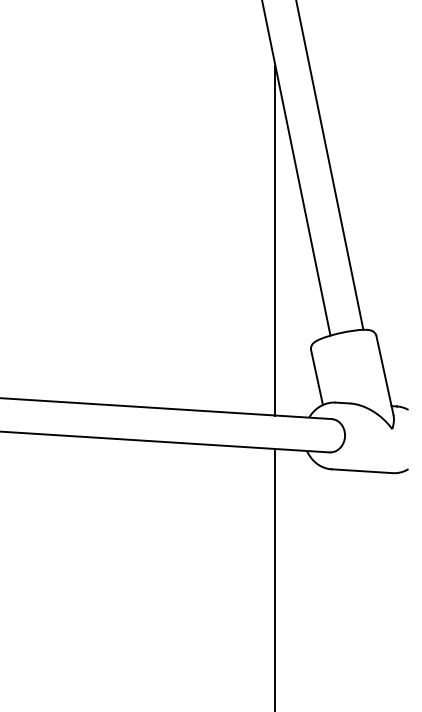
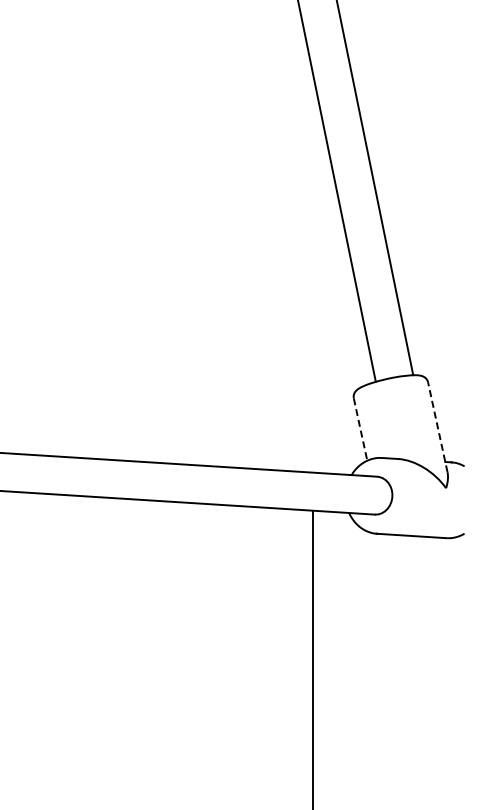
line: (275, 240) -> (313, 273), removed
line: (384, 374) -> (437, 426), solid -> dashed
line: (316, 377) -> (360, 429), solid -> dashed

